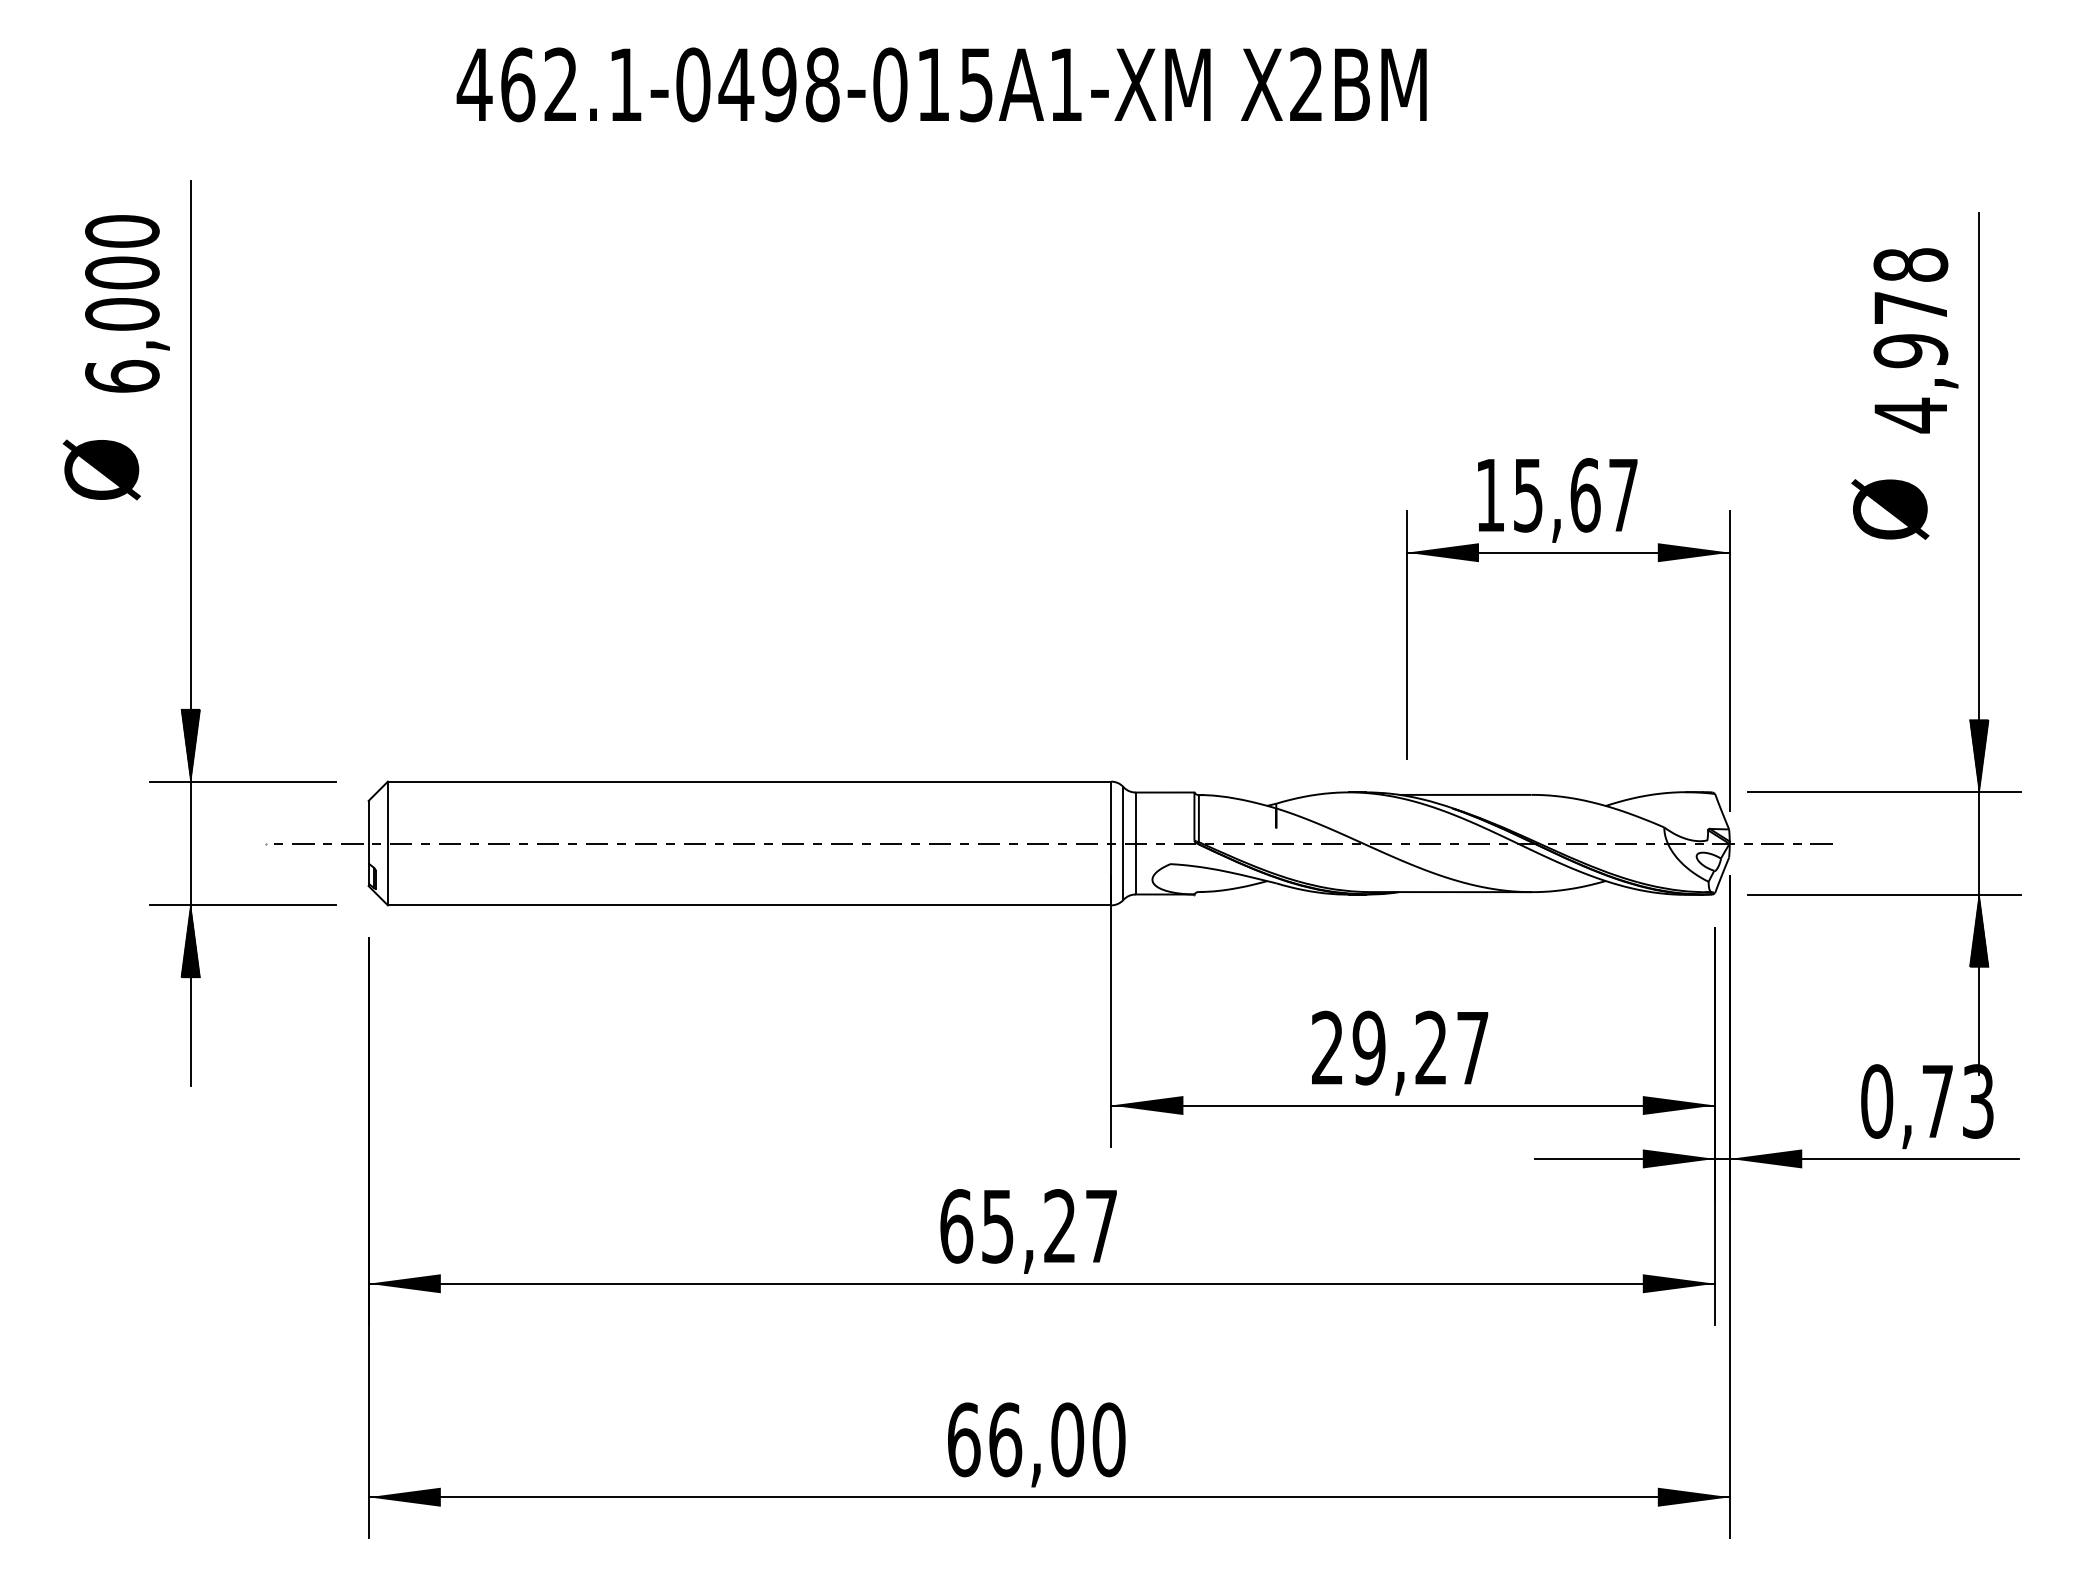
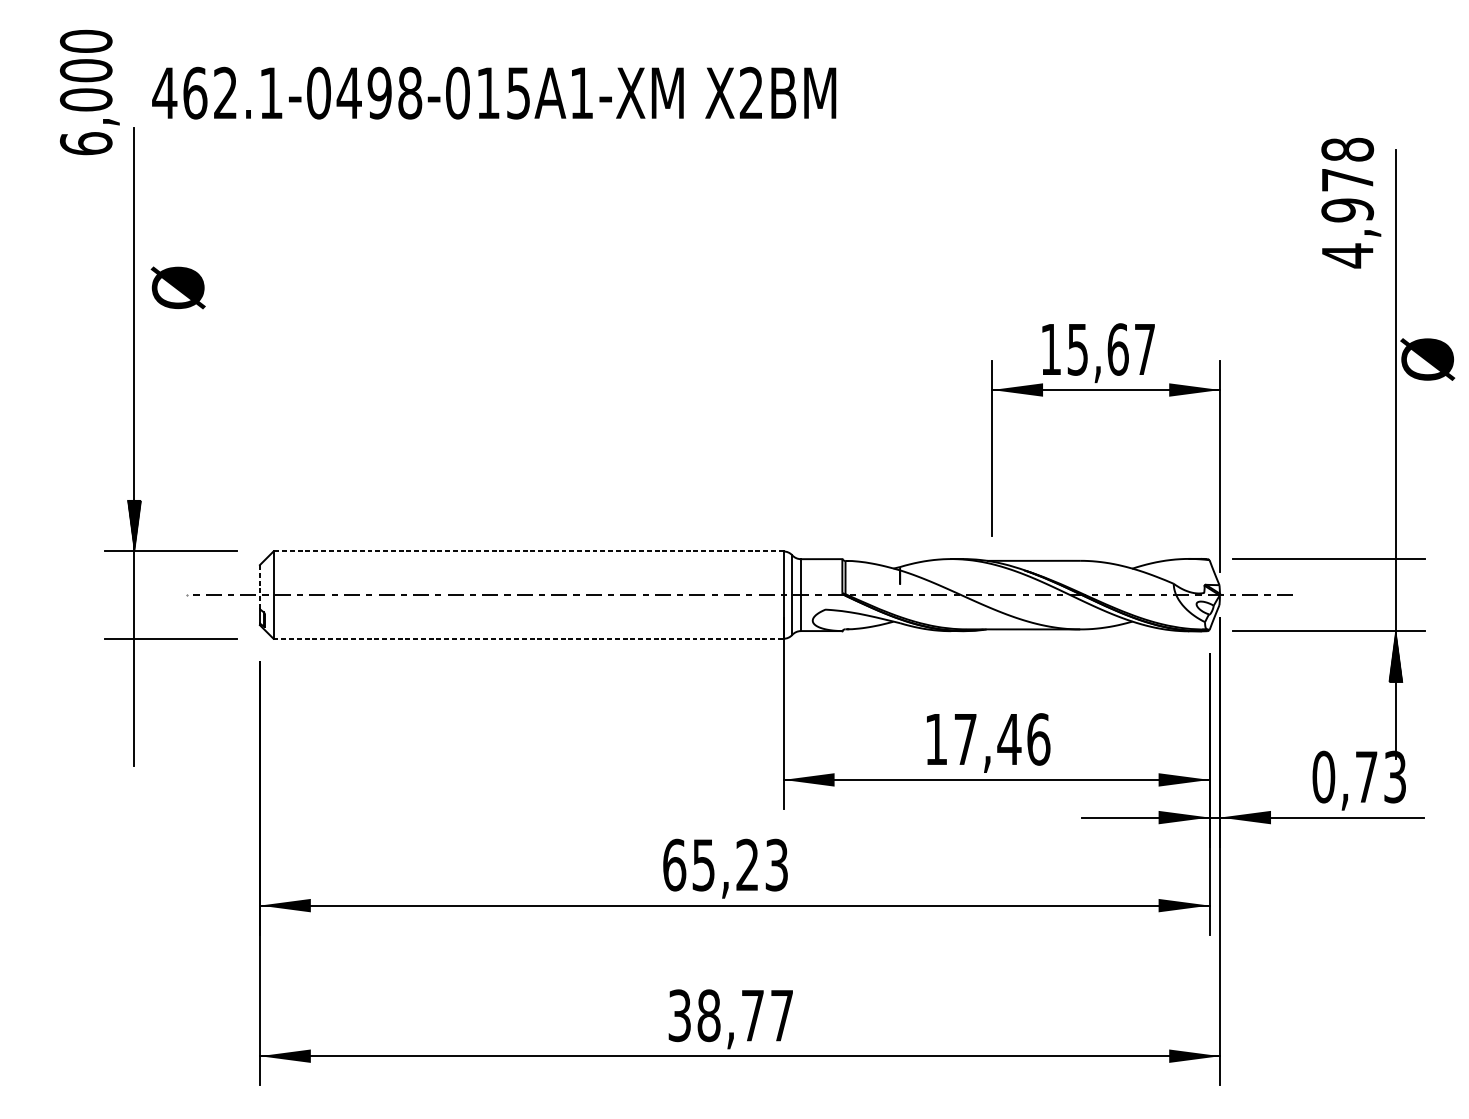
text: (941, 84) -> (493, 92), moved
text: (127, 303) -> (89, 92), moved
text: (1915, 340) -> (1350, 202), moved
text: (101, 469) -> (178, 287), moved
text: (1890, 509) -> (1427, 359), moved
hatch: (1978, 755) -> (1395, 533), removed
line: (749, 781) -> (528, 551), solid -> dashed
line: (368, 832) -> (259, 587), solid -> dashed
line: (749, 905) -> (528, 638), solid -> dashed
hatch: (190, 941) -> (134, 664), removed
text: (1400, 1047) -> (987, 738), 29,27 -> 17,46
text: (1101, 1226) -> (776, 865), 65,27 -> 65,23
text: (1036, 1439) -> (730, 1015), 66,00 -> 38,77

